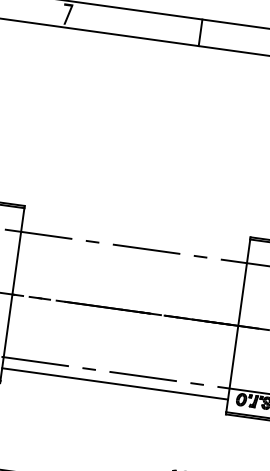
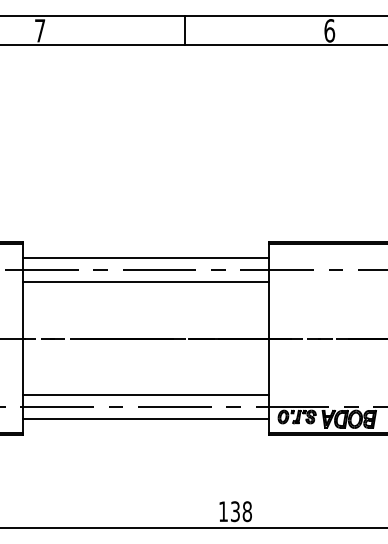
line: (135, 236) -> (145, 258), added
line: (132, 258) -> (145, 282), added
line: (117, 361) -> (145, 394), added

